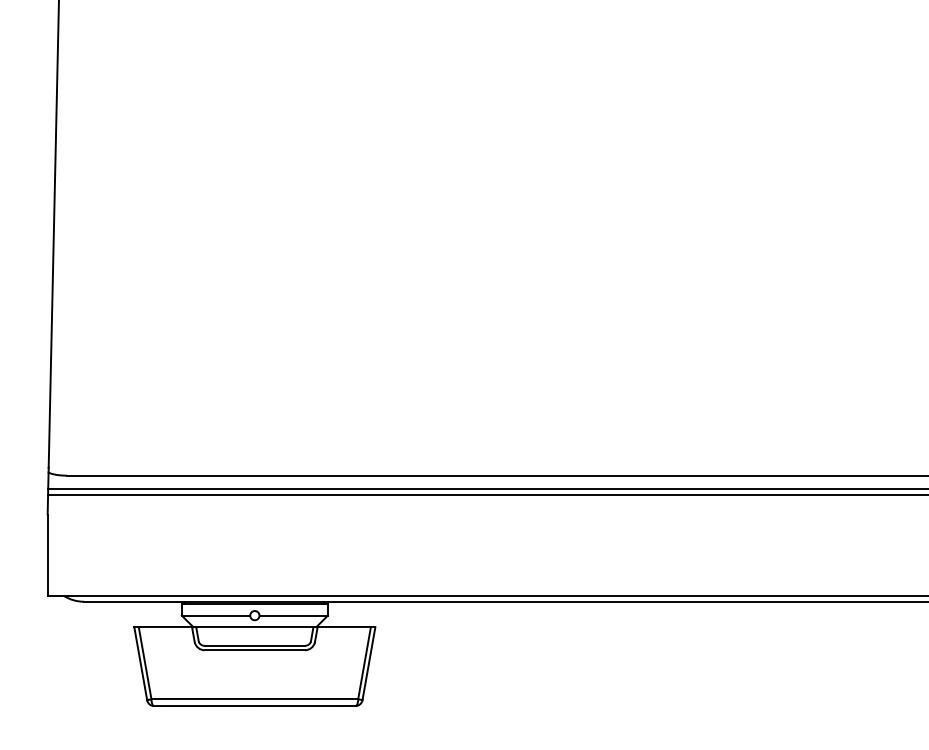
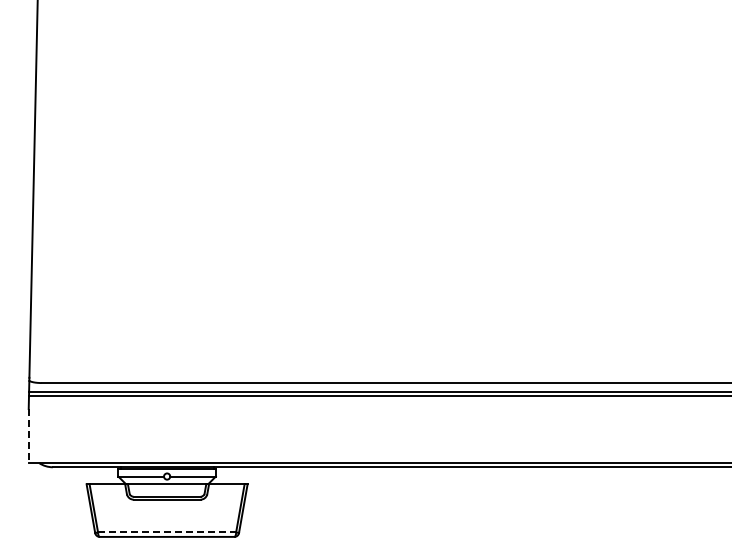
line: (47, 555) -> (28, 436), solid -> dashed
line: (255, 699) -> (167, 532), solid -> dashed

